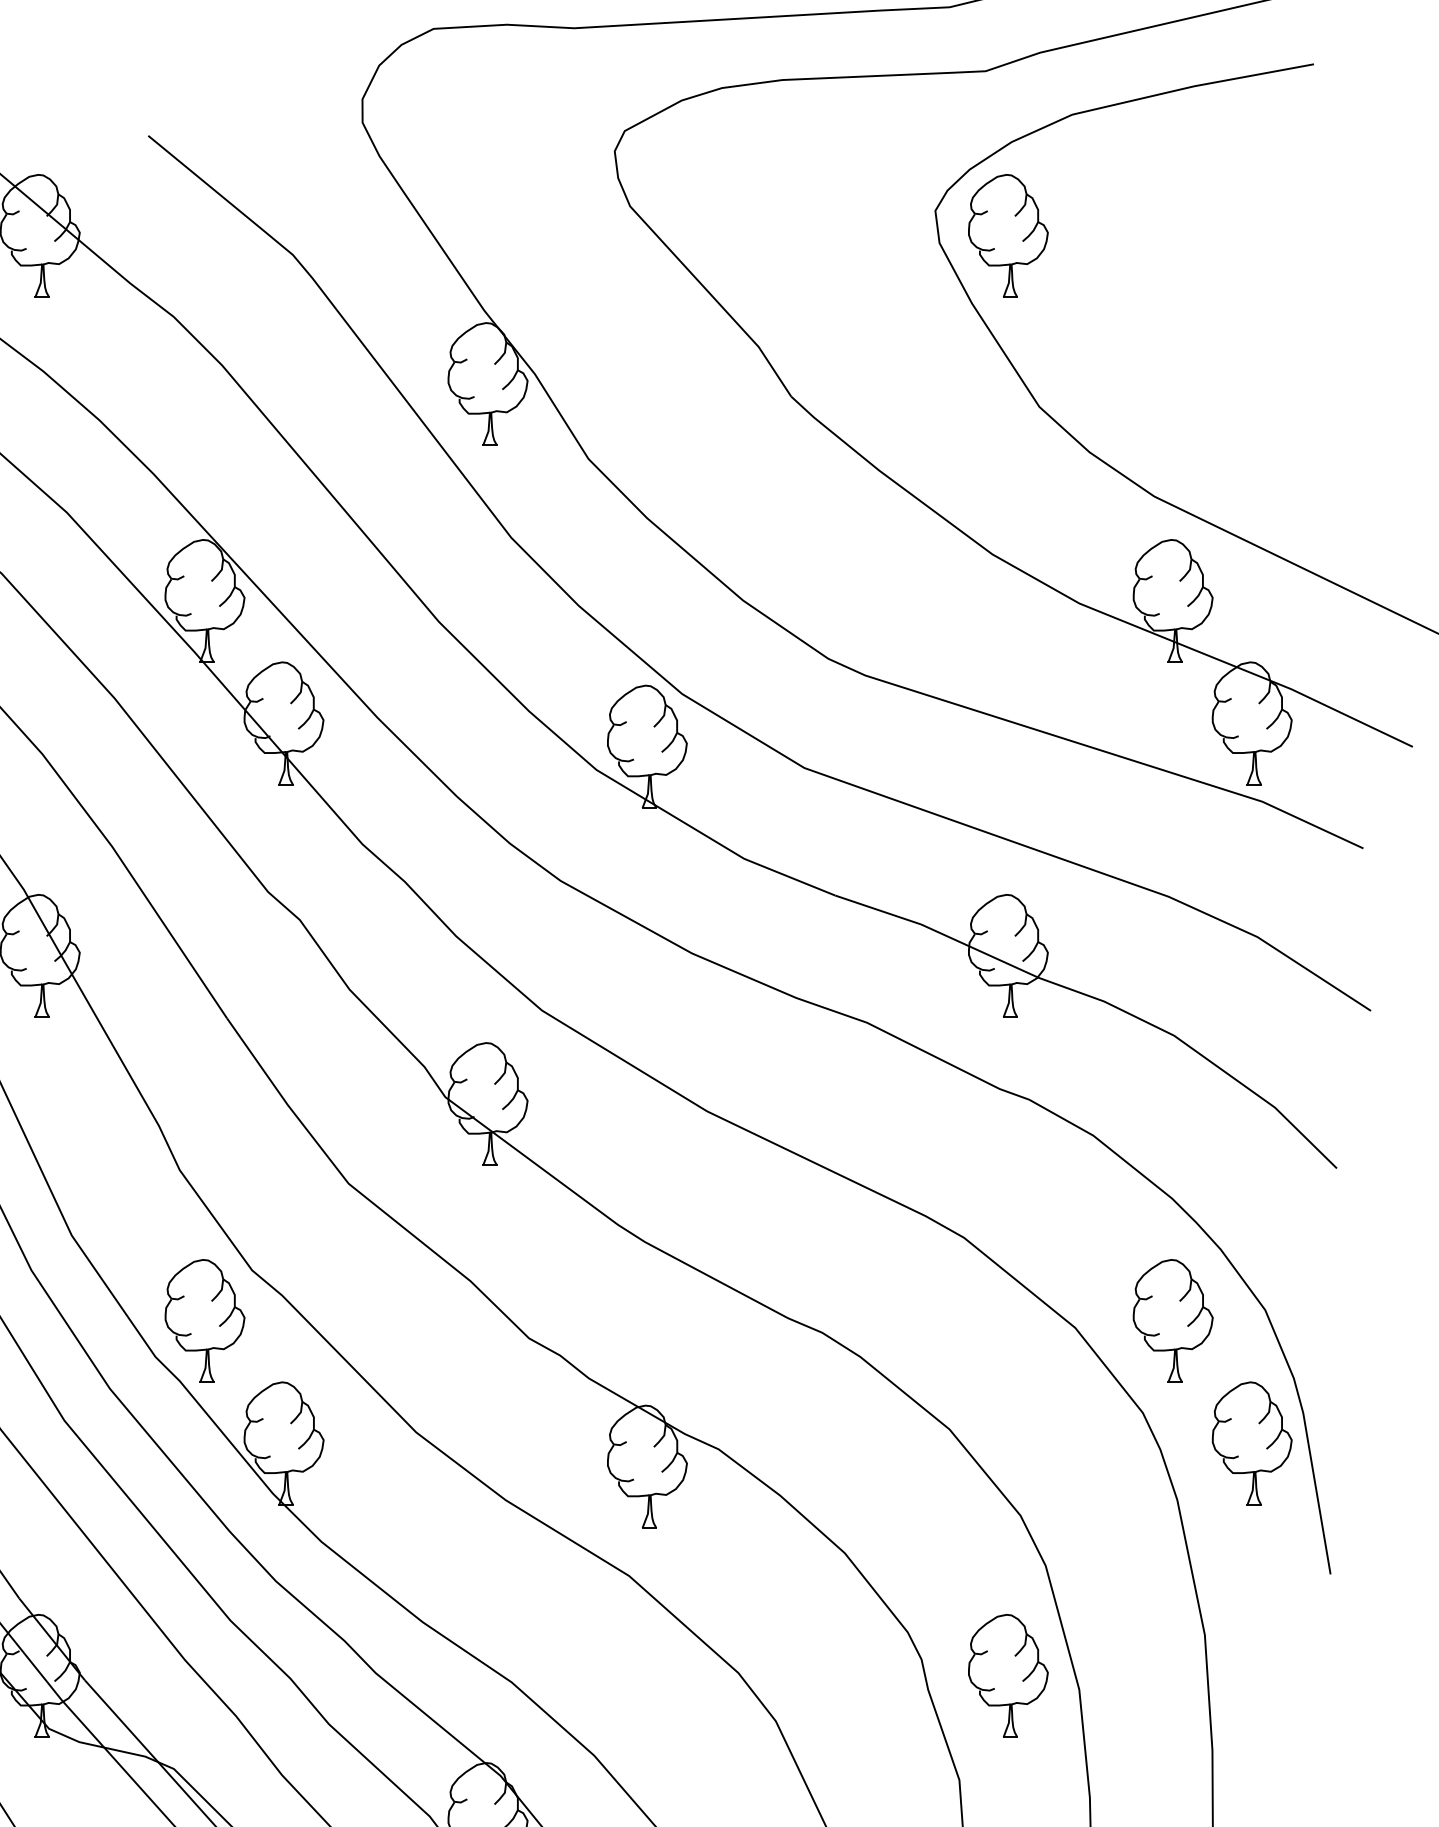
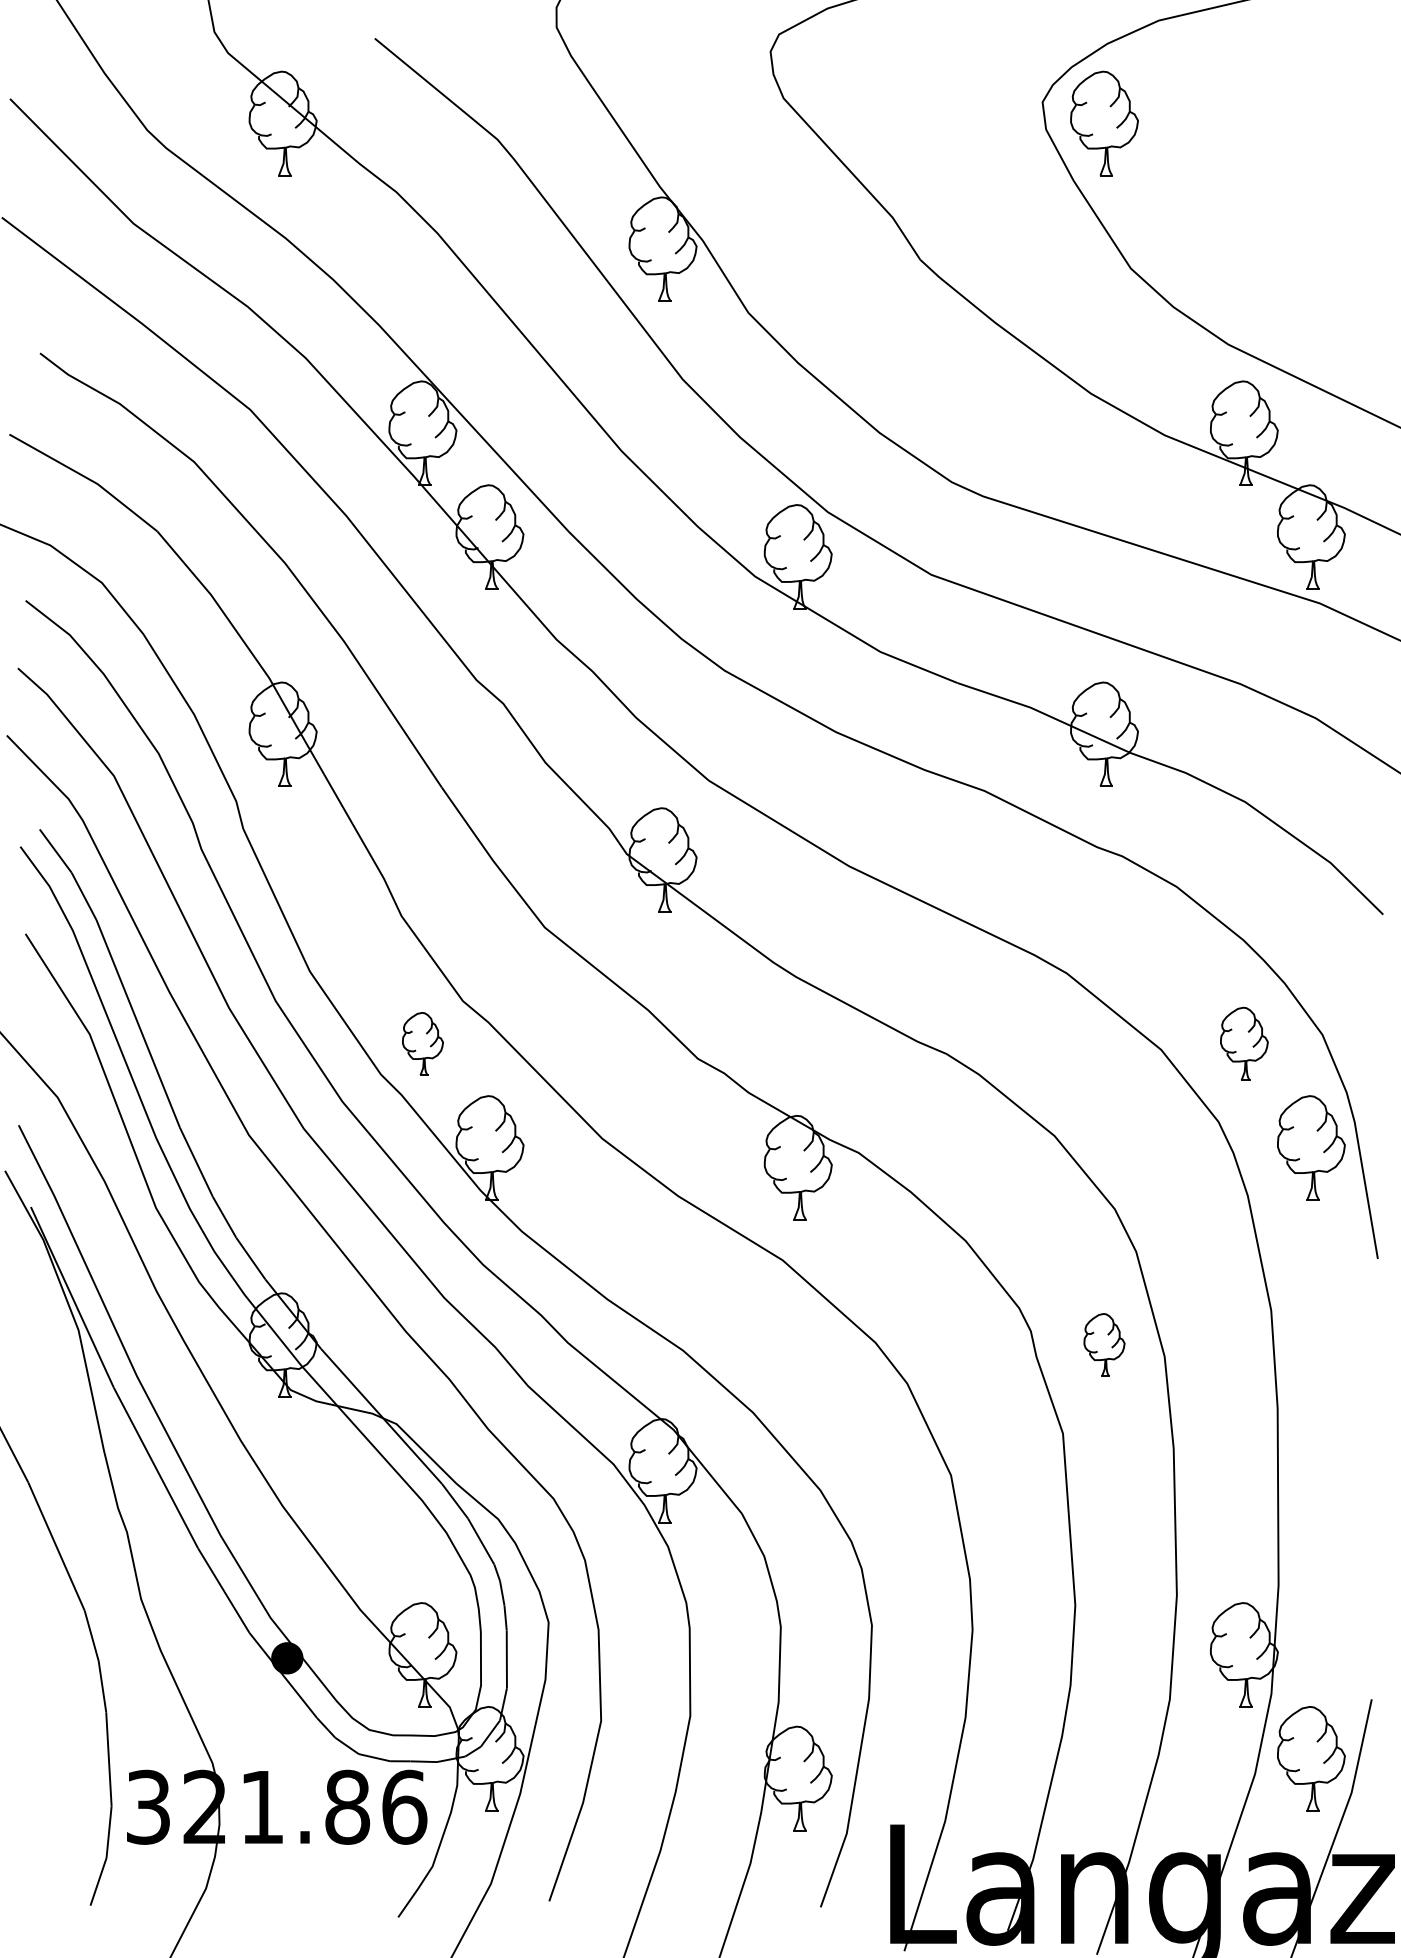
part: (204, 1320) -> (422, 1043), size x0.6
part: (1173, 1320) -> (1244, 1043), size x0.7
part: (1008, 1675) -> (1104, 1344), size x0.6

